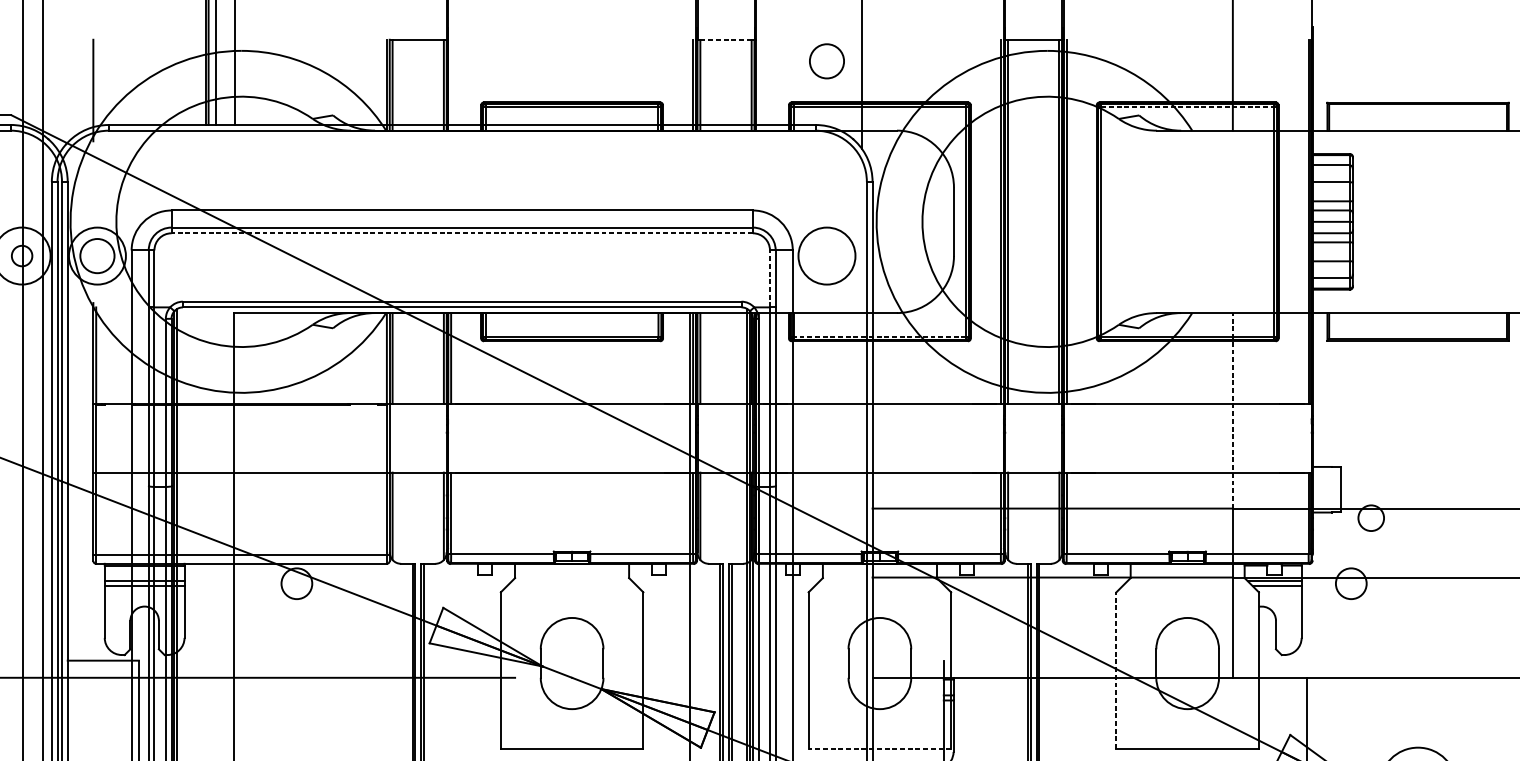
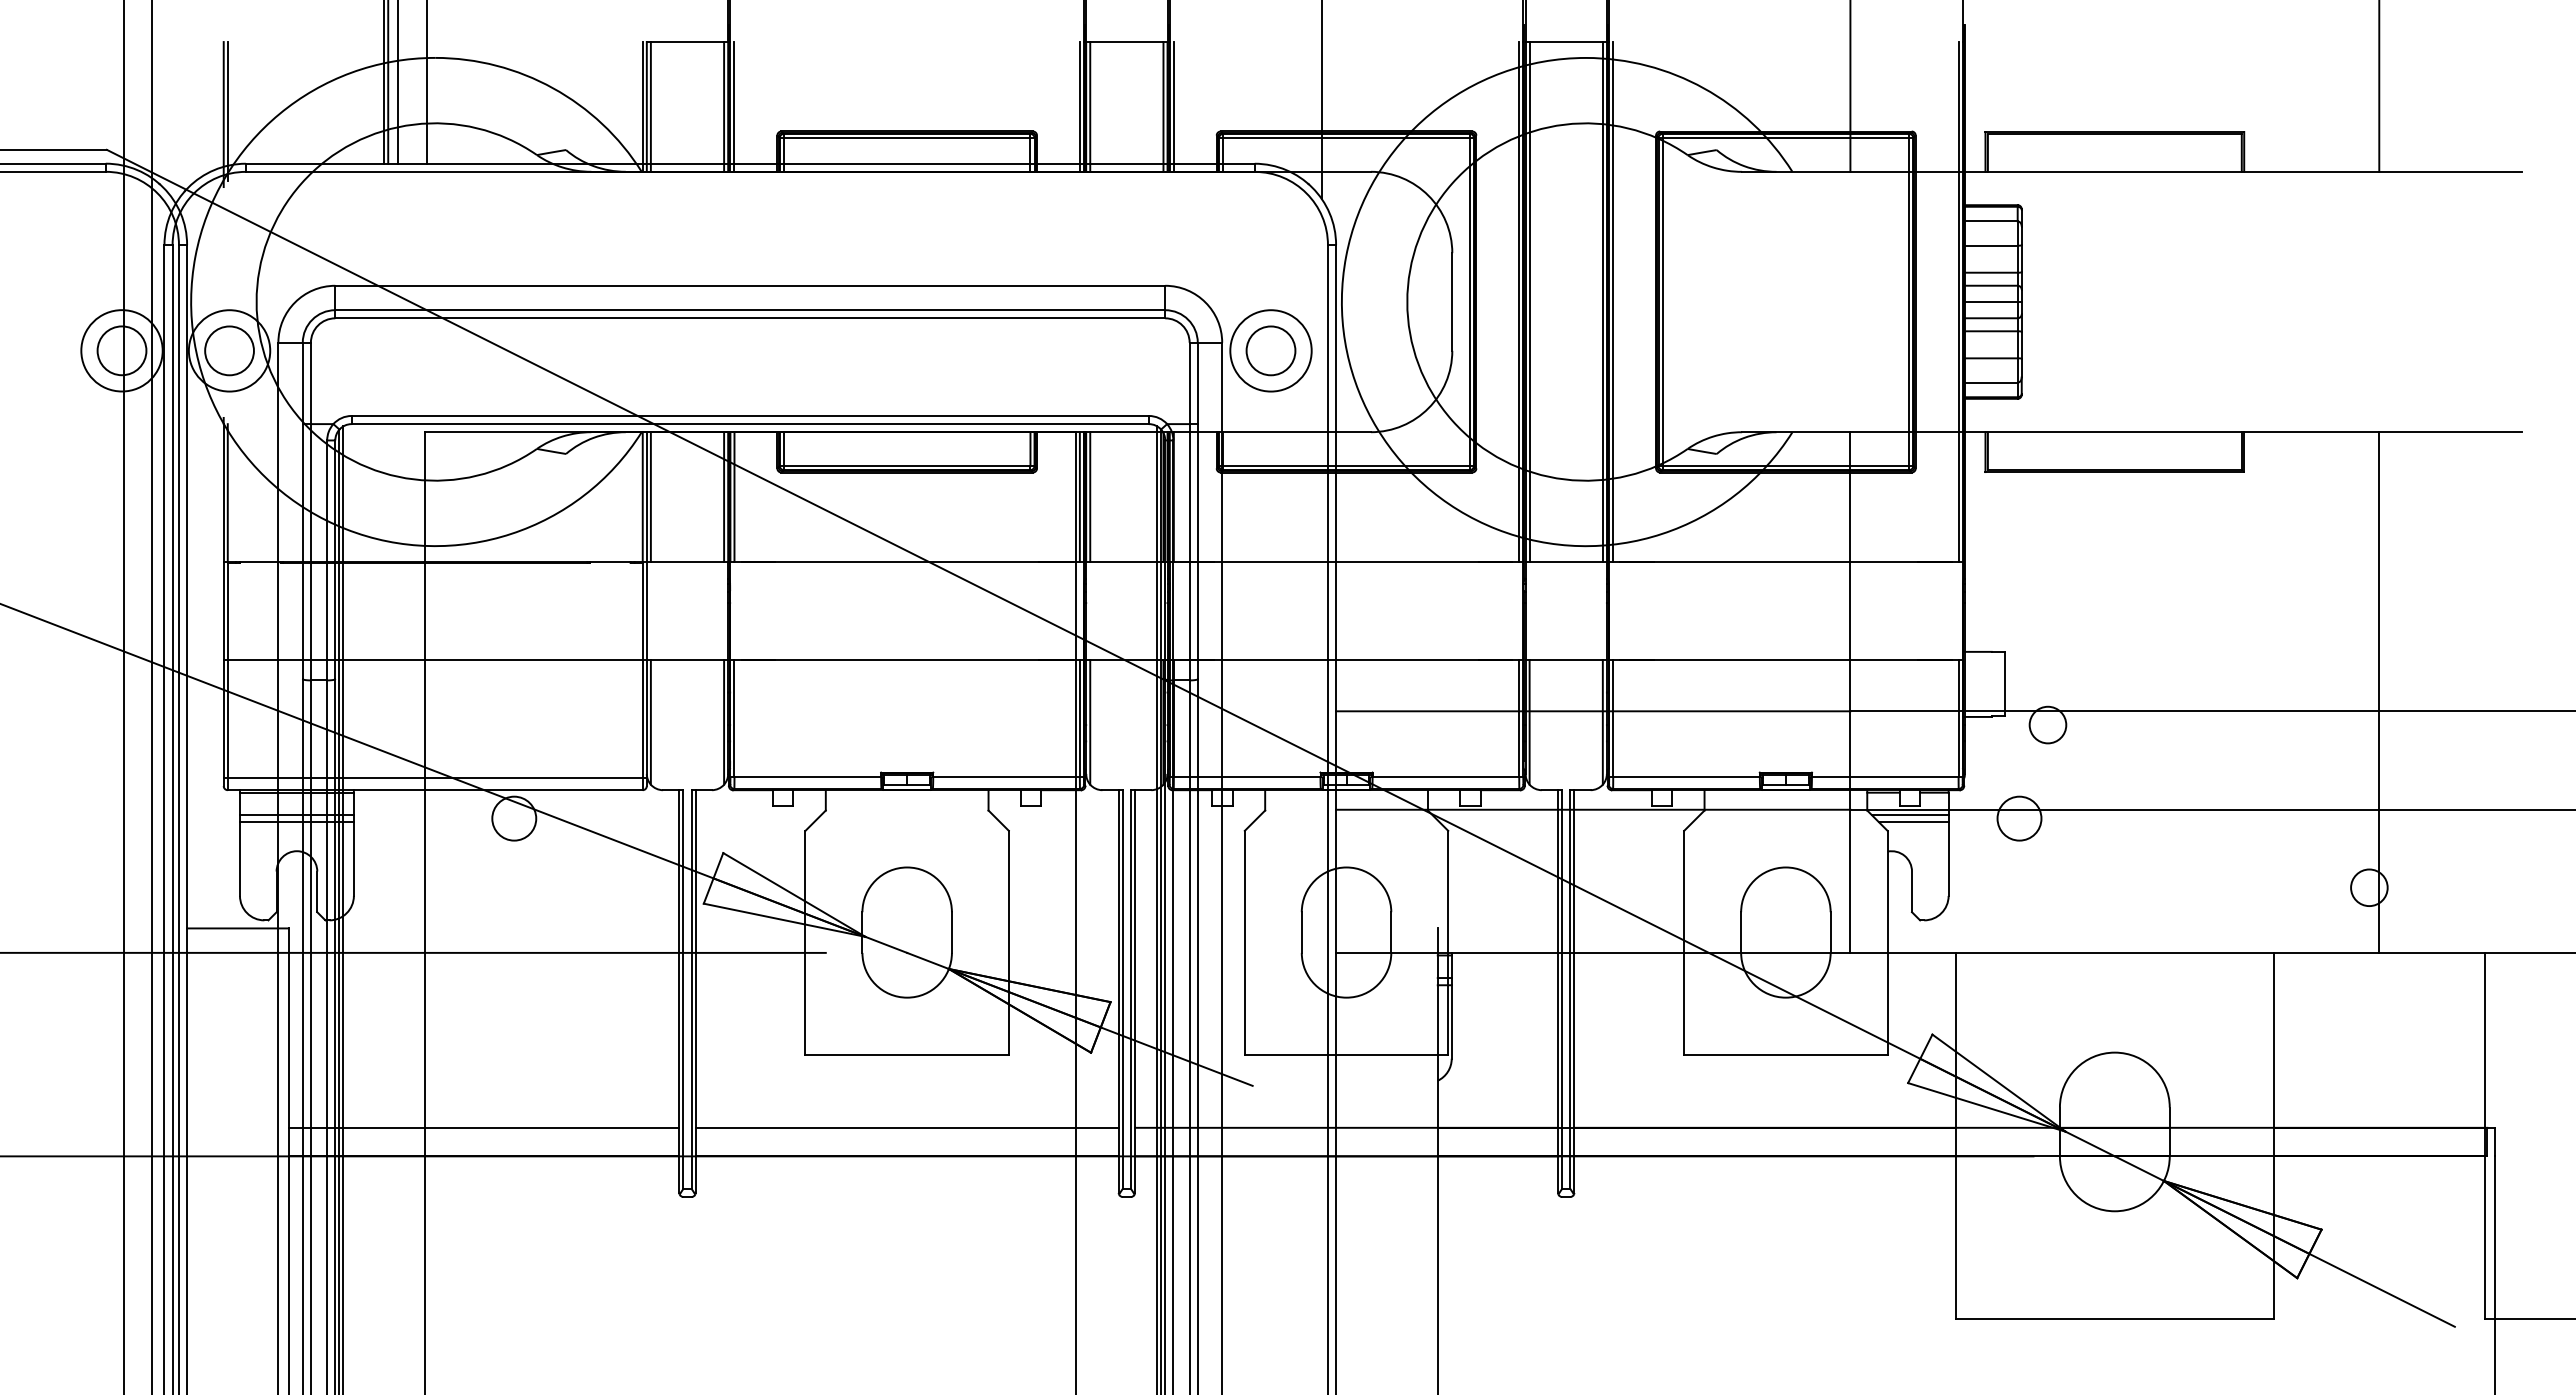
line: (725, 40) -> (1126, 42), dashed -> solid
circle: (826, 61) -> (1270, 350), moved
line: (451, 84) -> (734, 106), added
line: (758, 84) -> (1173, 106), added
line: (96, 88) -> (227, 111), added
line: (1188, 107) -> (1786, 138), dashed -> solid
line: (462, 233) -> (750, 318), dashed -> solid
circle: (21, 255) -> (121, 350), size x1.67
line: (769, 278) -> (1189, 383), dashed -> solid
line: (879, 336) -> (1346, 465), dashed -> solid
line: (1232, 410) -> (1850, 571), dashed -> solid
line: (1116, 670) -> (1684, 942), dashed -> solid
line: (879, 748) -> (1346, 1054), dashed -> solid

